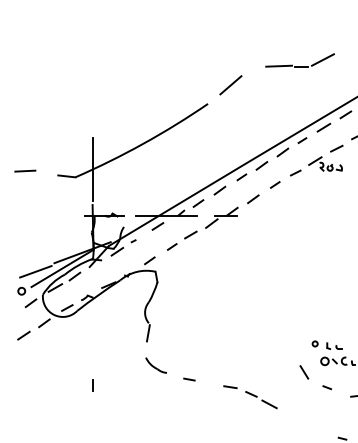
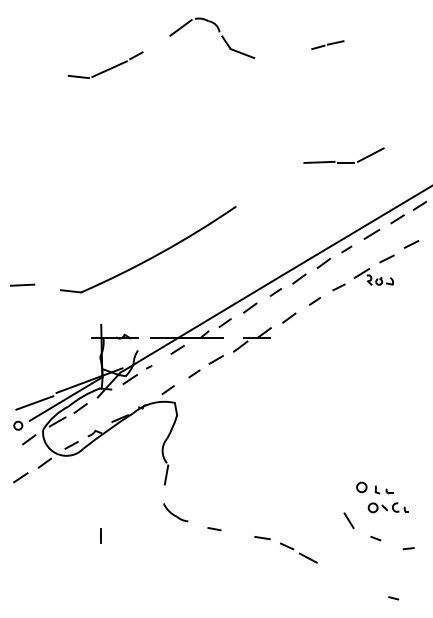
line: (230, 85) -> (262, 184), removed
line: (92, 169) -> (101, 283), removed
circle: (315, 344) -> (361, 487), size x1.6

